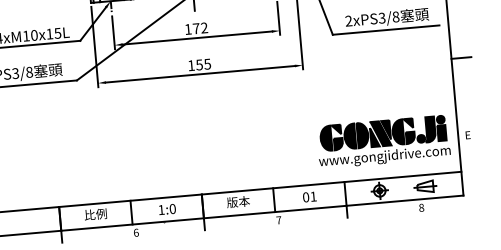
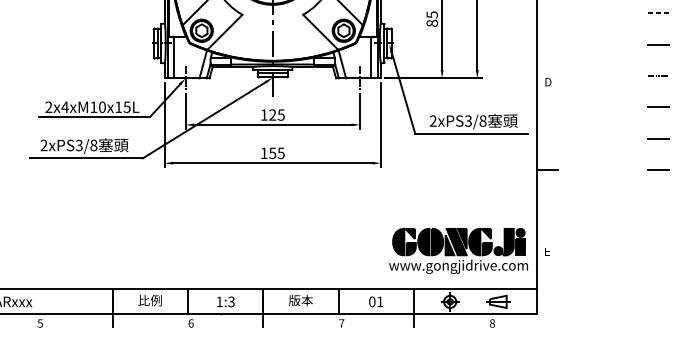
text: (199, 27) -> (276, 114), 172 -> 125
text: (172, 208) -> (231, 301), 1:0 -> 1:3

